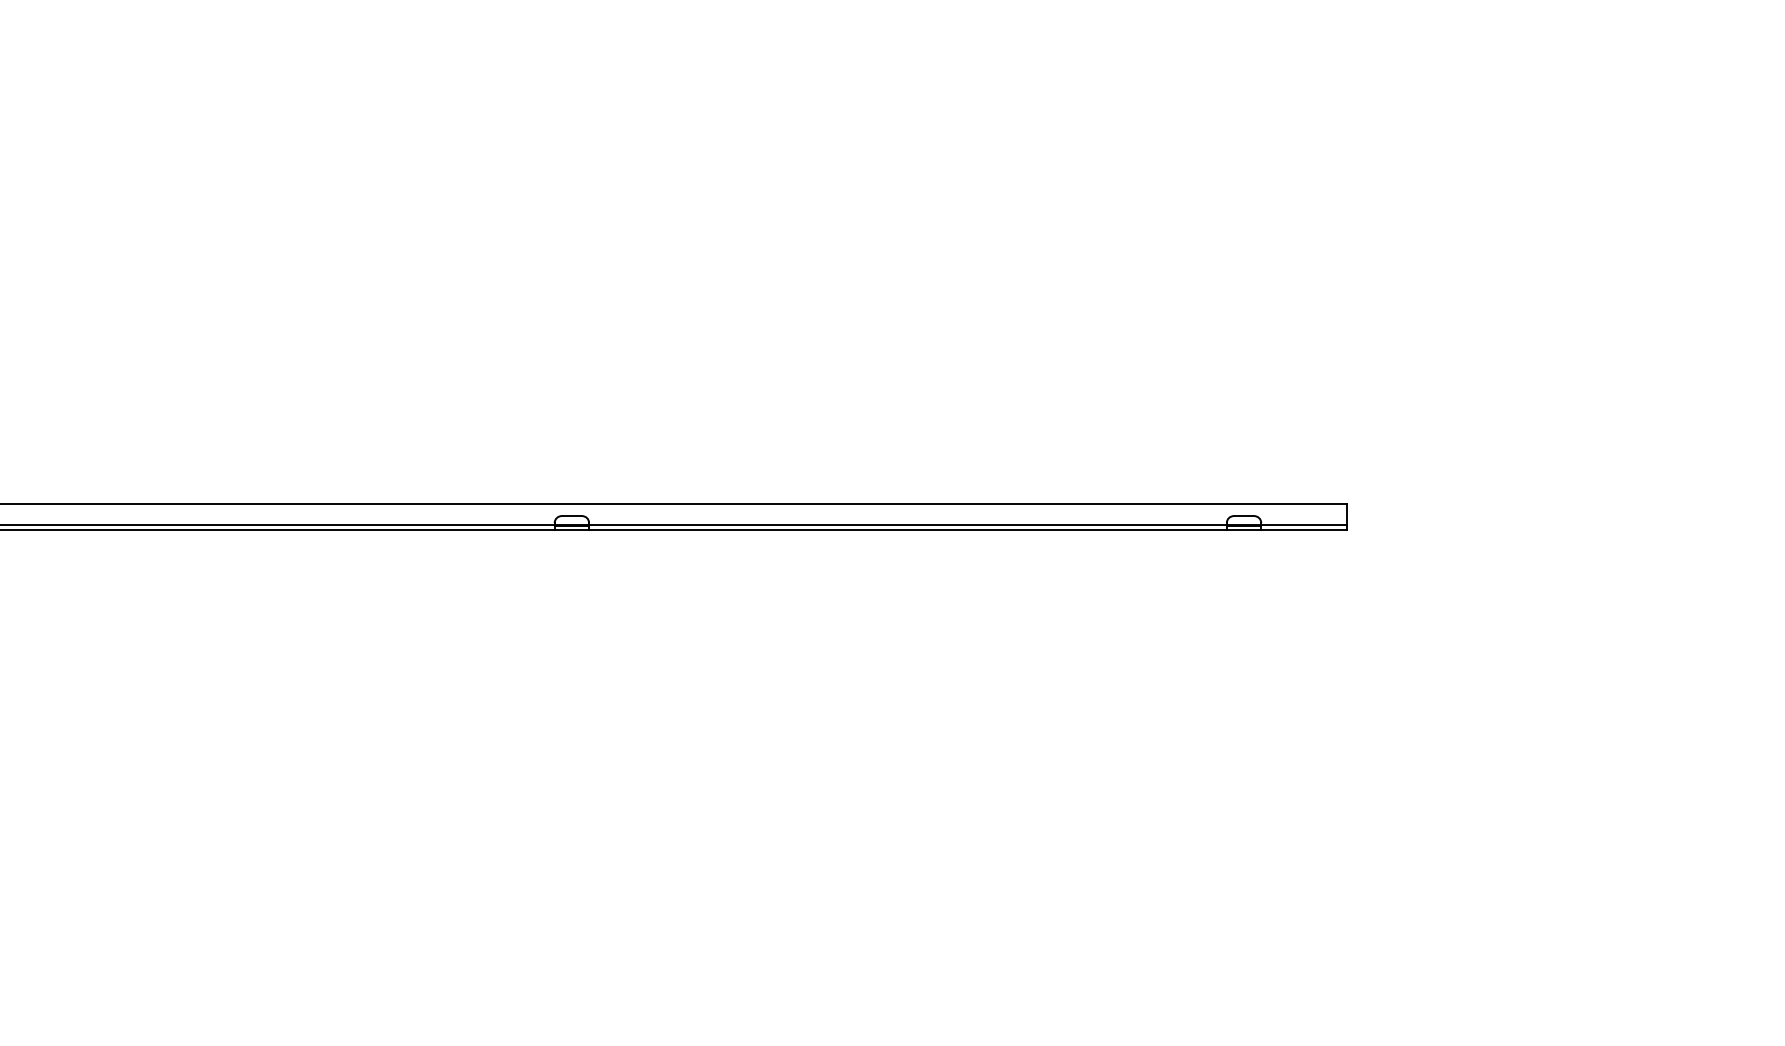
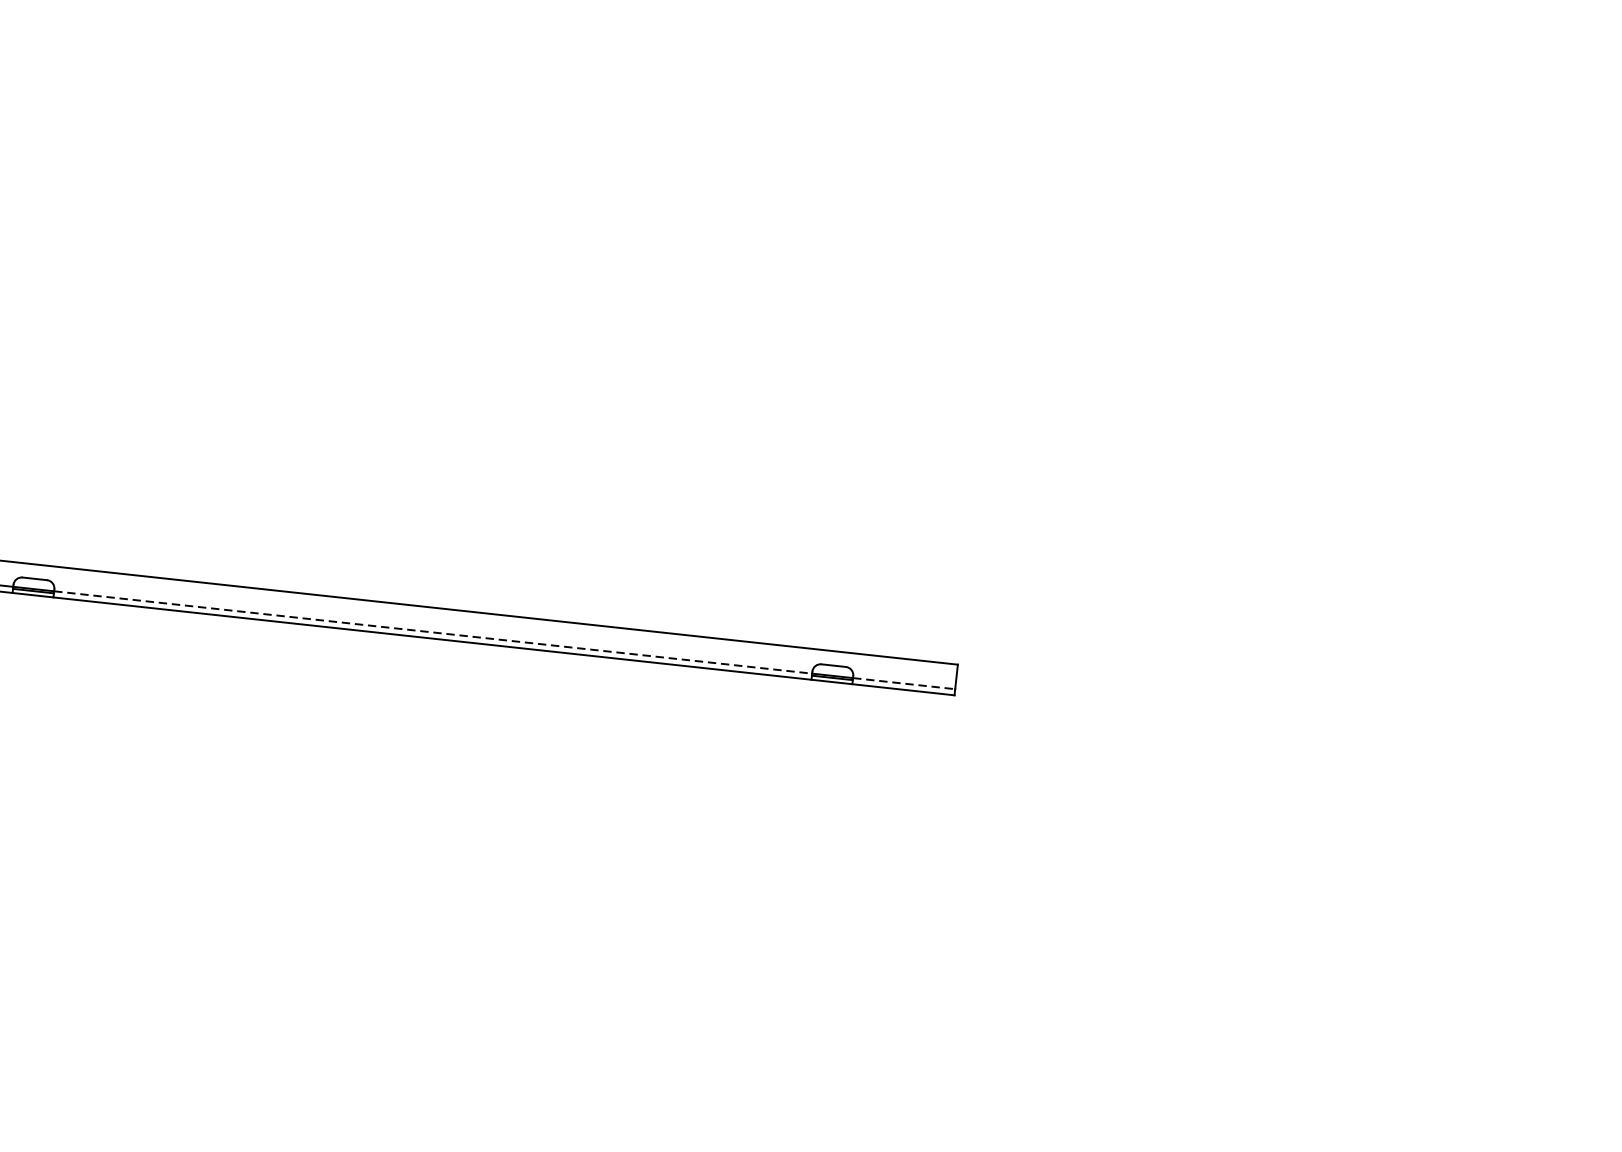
line: (907, 524) -> (432, 632), solid -> dashed
line: (1304, 524) -> (904, 683), solid -> dashed

